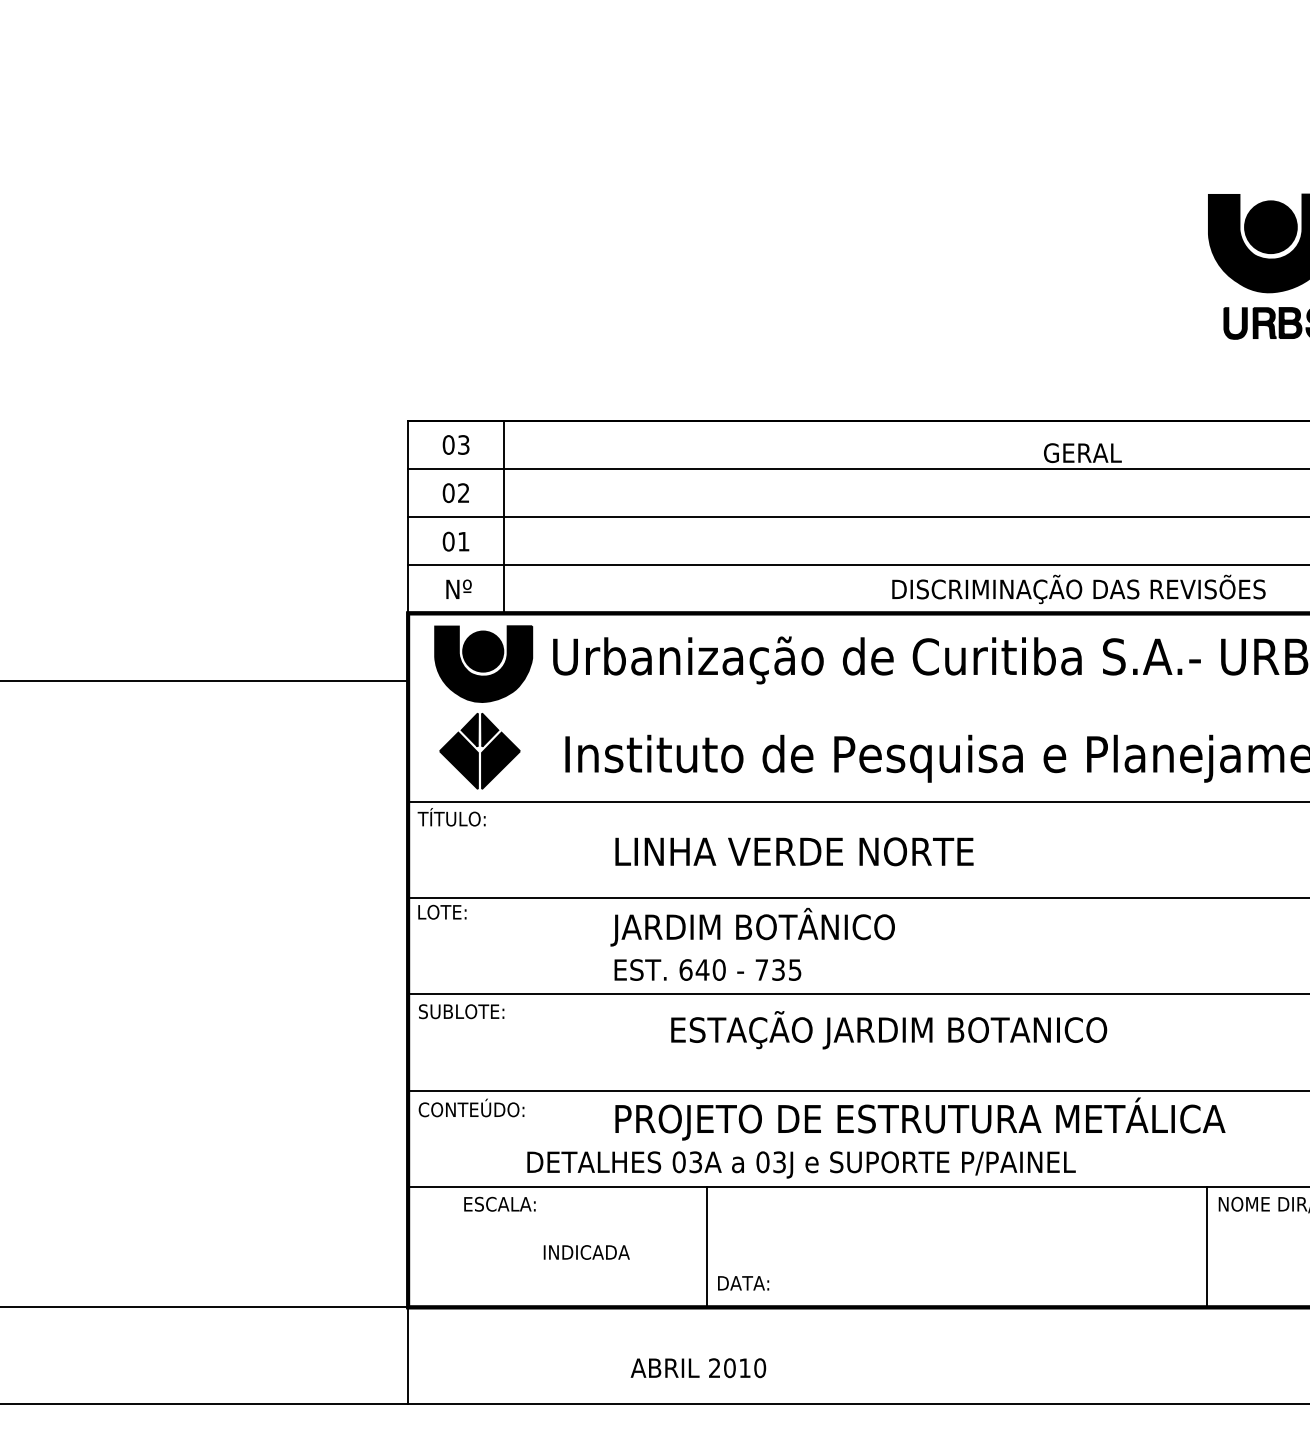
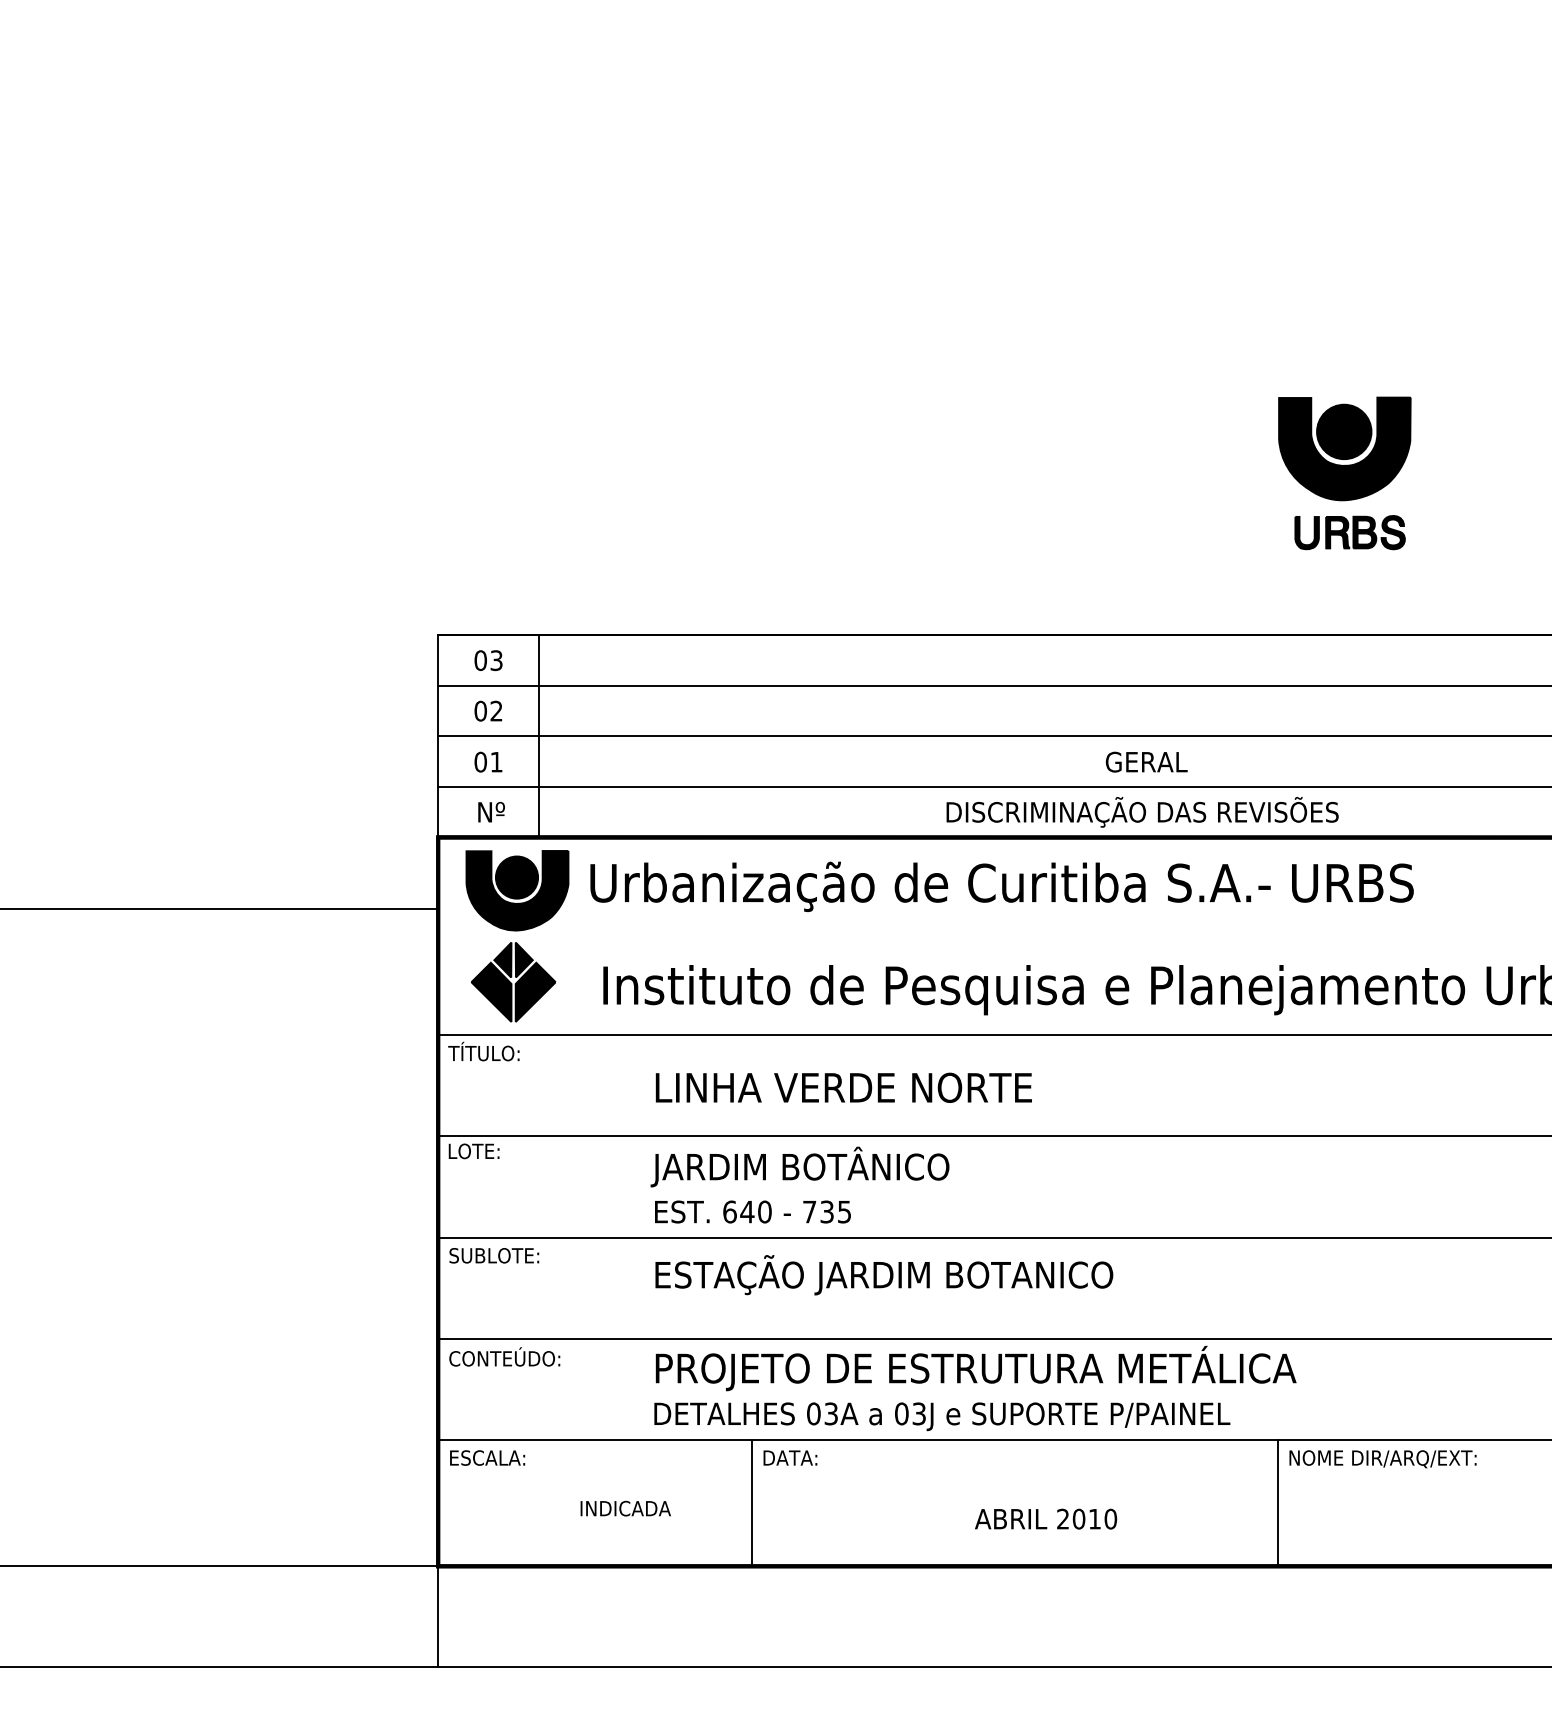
text: (1082, 452) -> (1146, 761), moved
text: (889, 1030) -> (884, 1275), moved
text: (801, 1164) -> (942, 1416), moved
text: (499, 1203) -> (487, 1457), moved
text: (743, 1282) -> (790, 1457), moved
text: (698, 1367) -> (1046, 1518), moved

